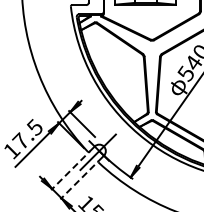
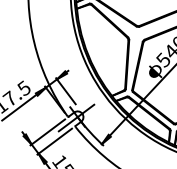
line: (68, 173) -> (47, 132), dashed -> solid
line: (77, 182) -> (54, 141), dashed -> solid

